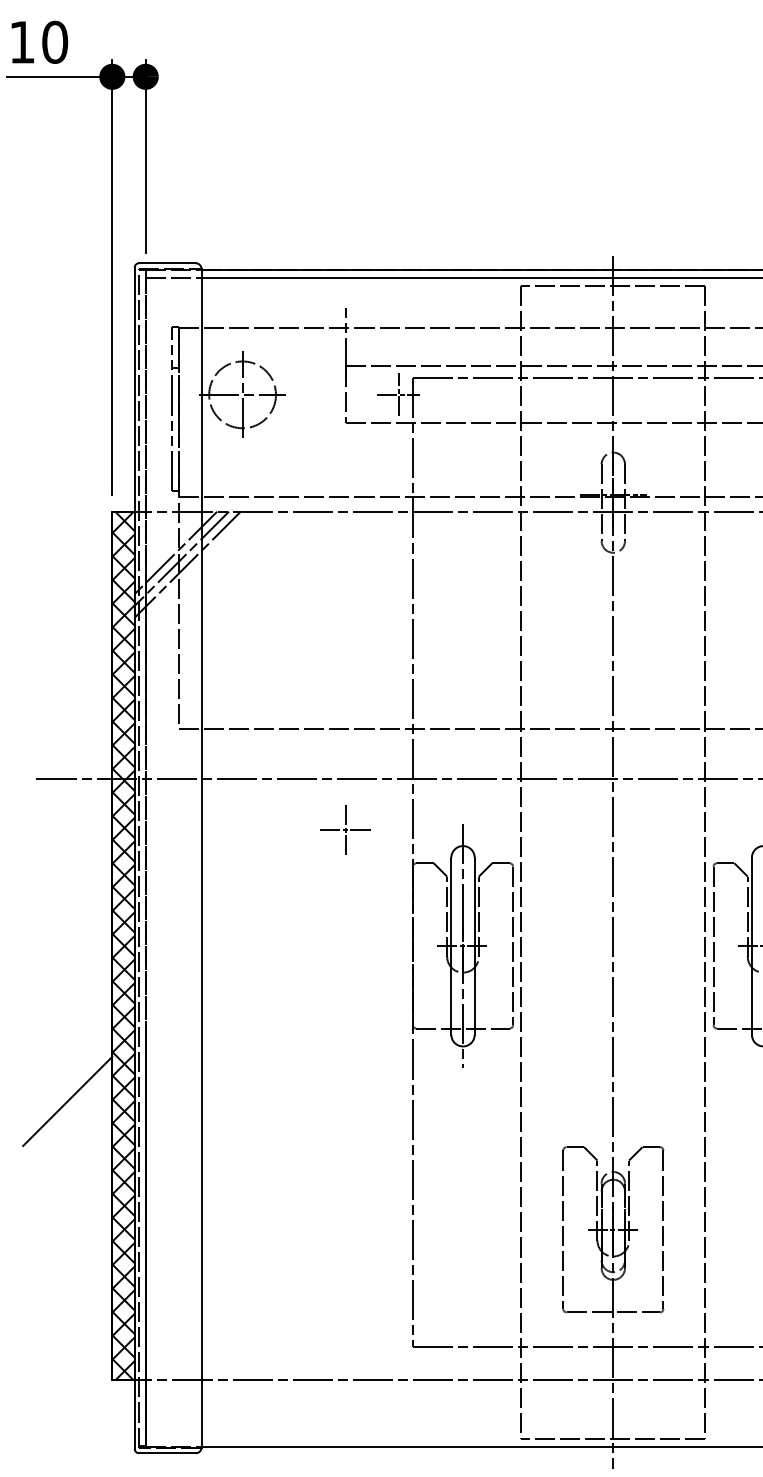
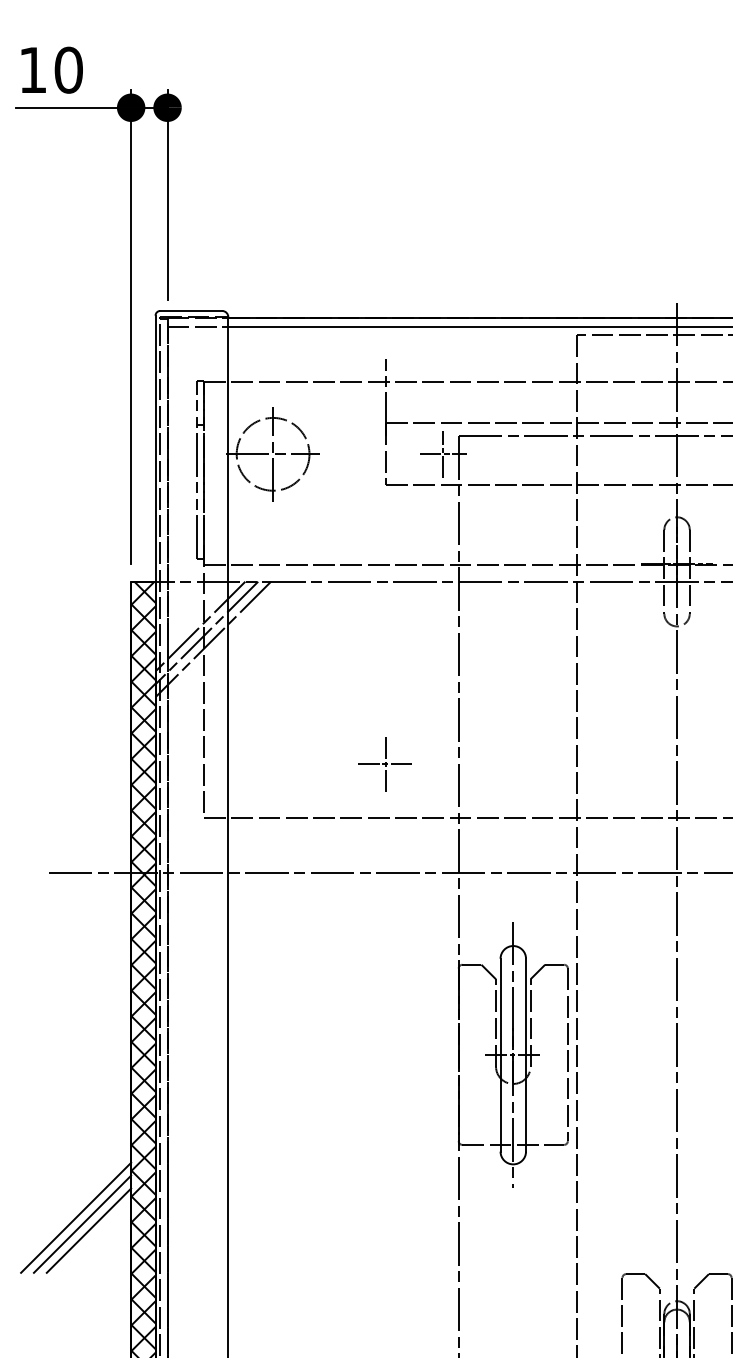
part: (345, 829) -> (385, 763), moved
line: (61, 1095) -> (75, 1217), added
line: (73, 1107) -> (88, 1230), added

